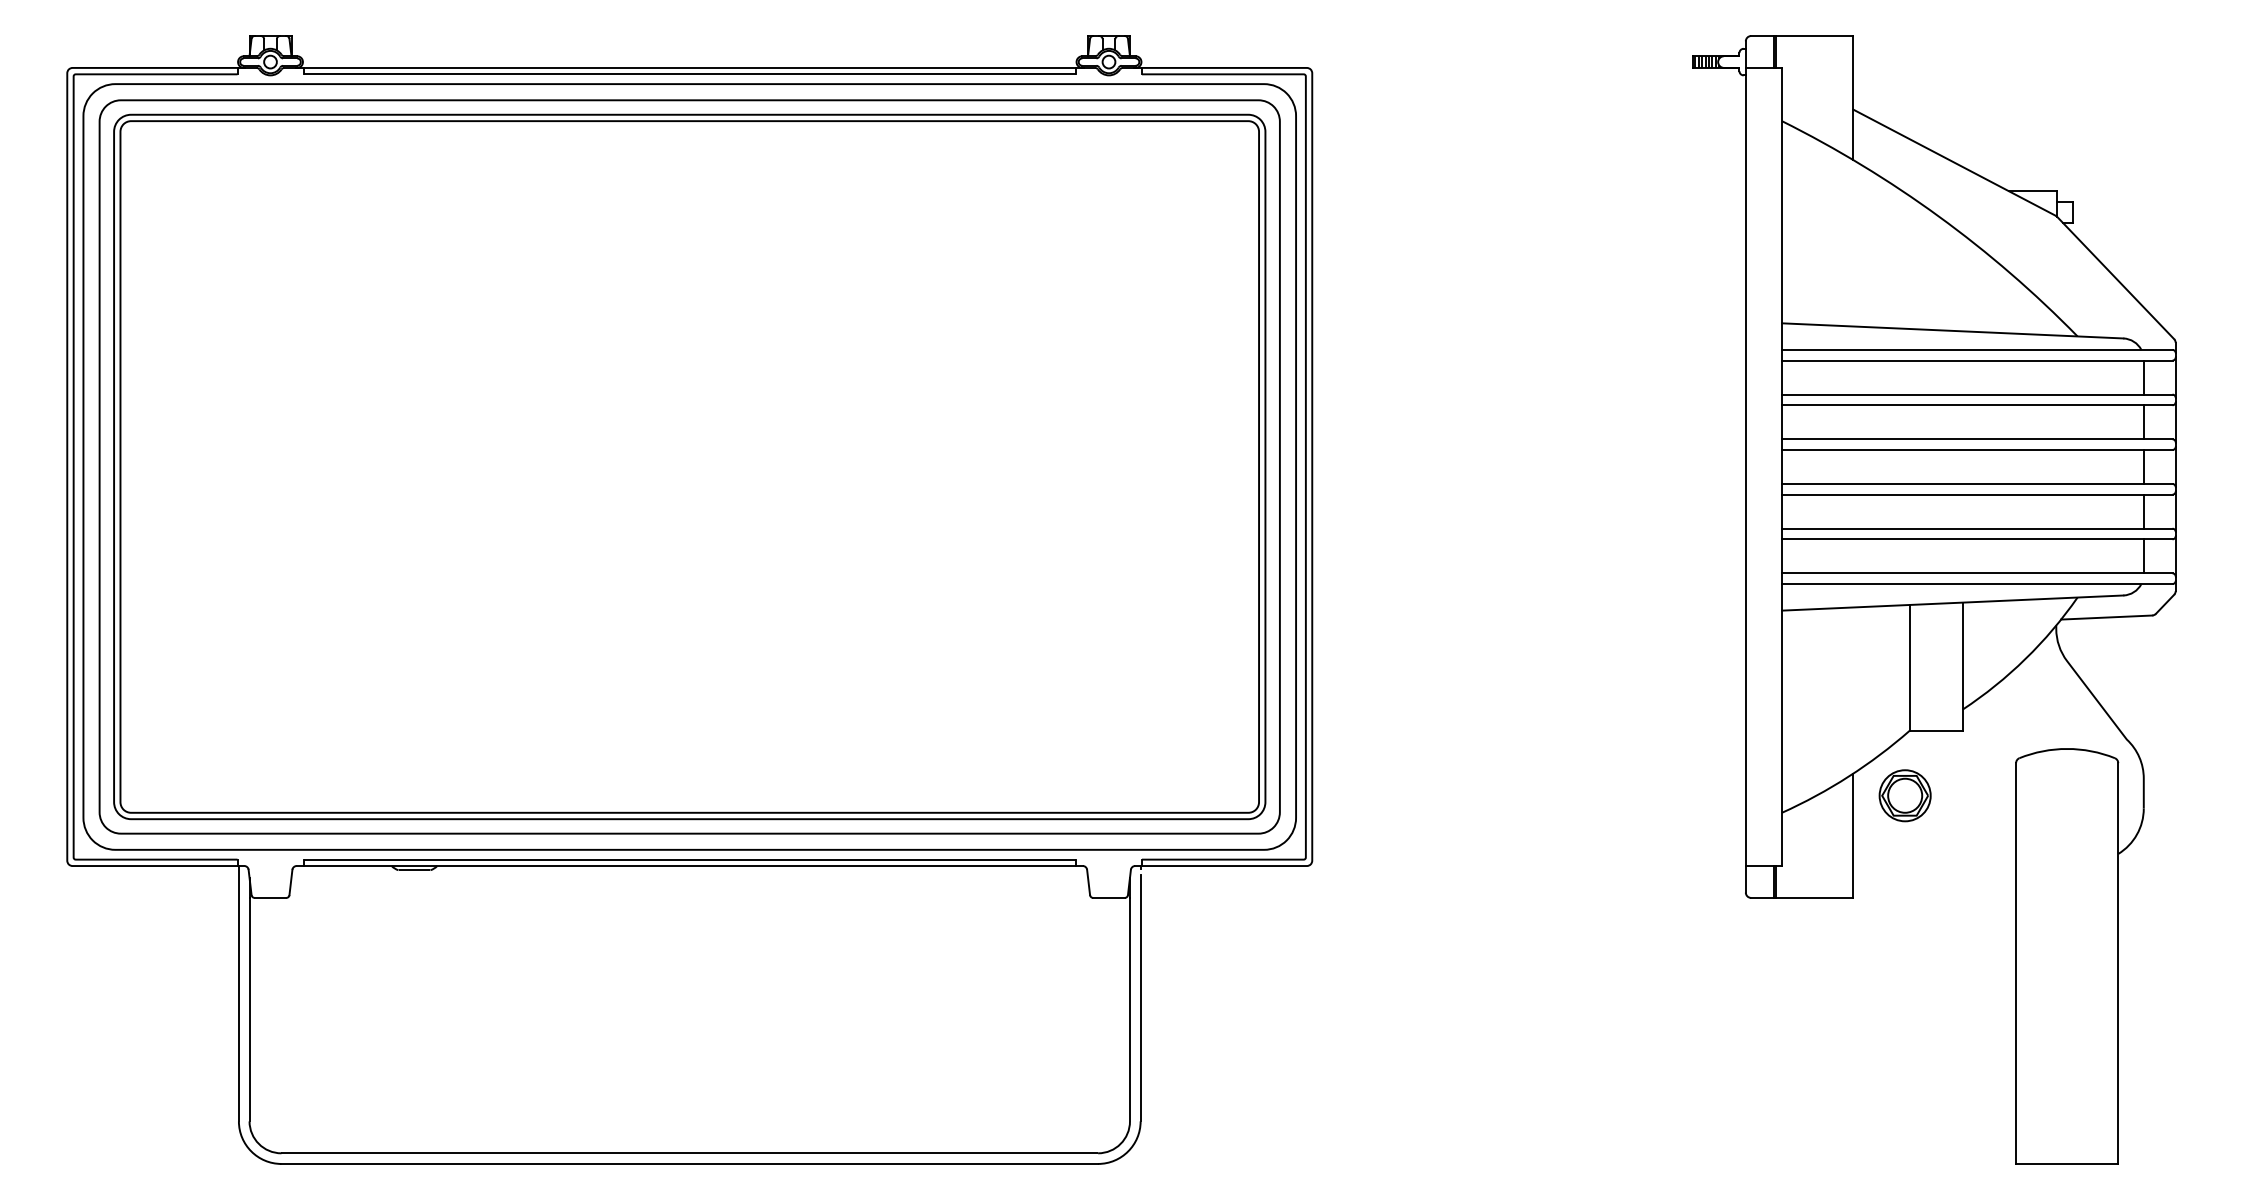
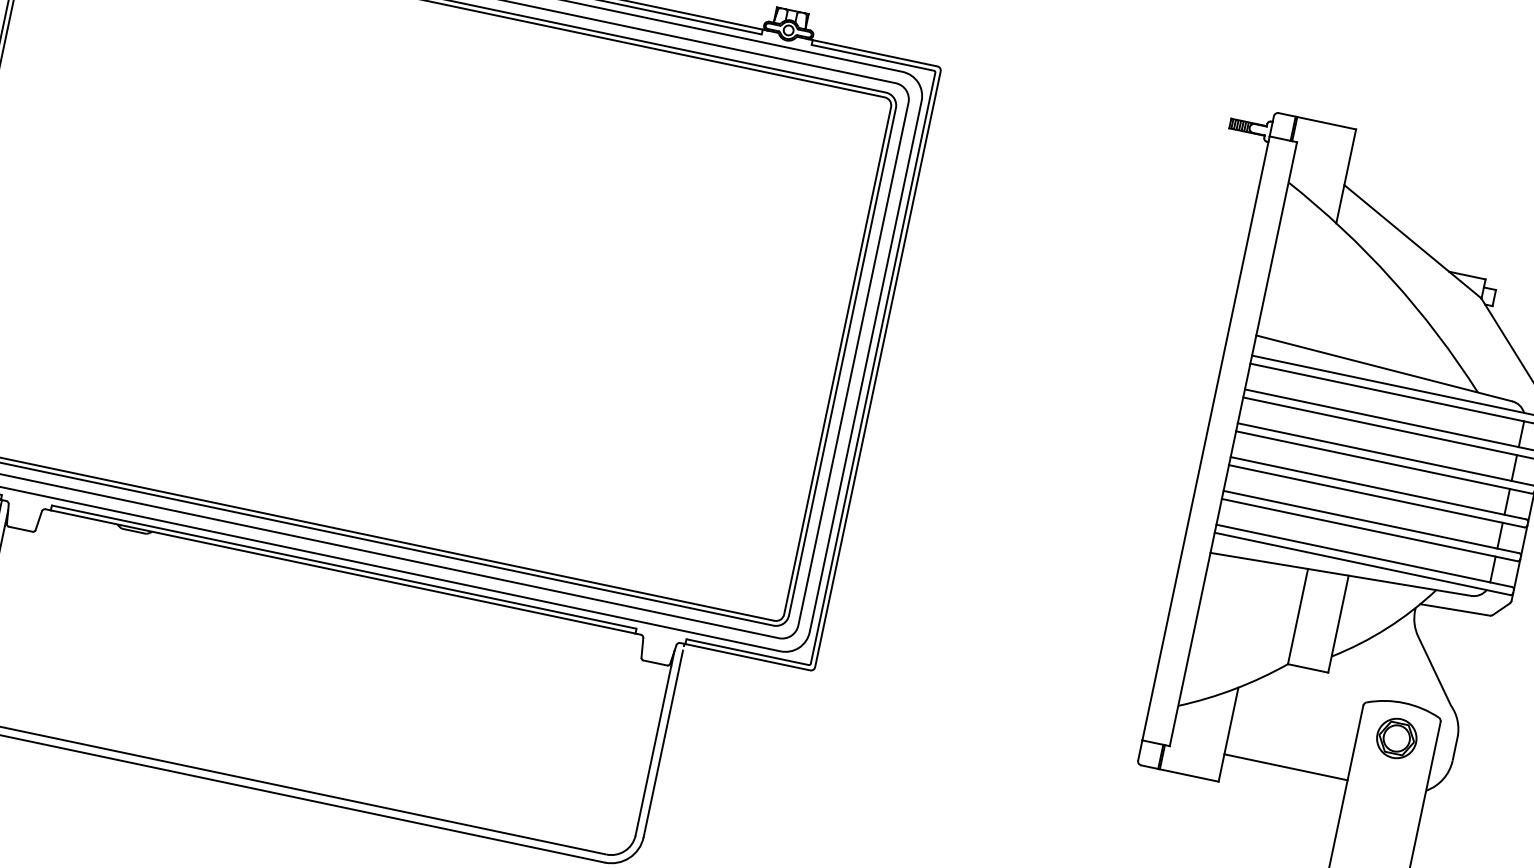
part: (1904, 795) -> (1396, 738), moved
line: (1934, 861) -> (1285, 767), added

